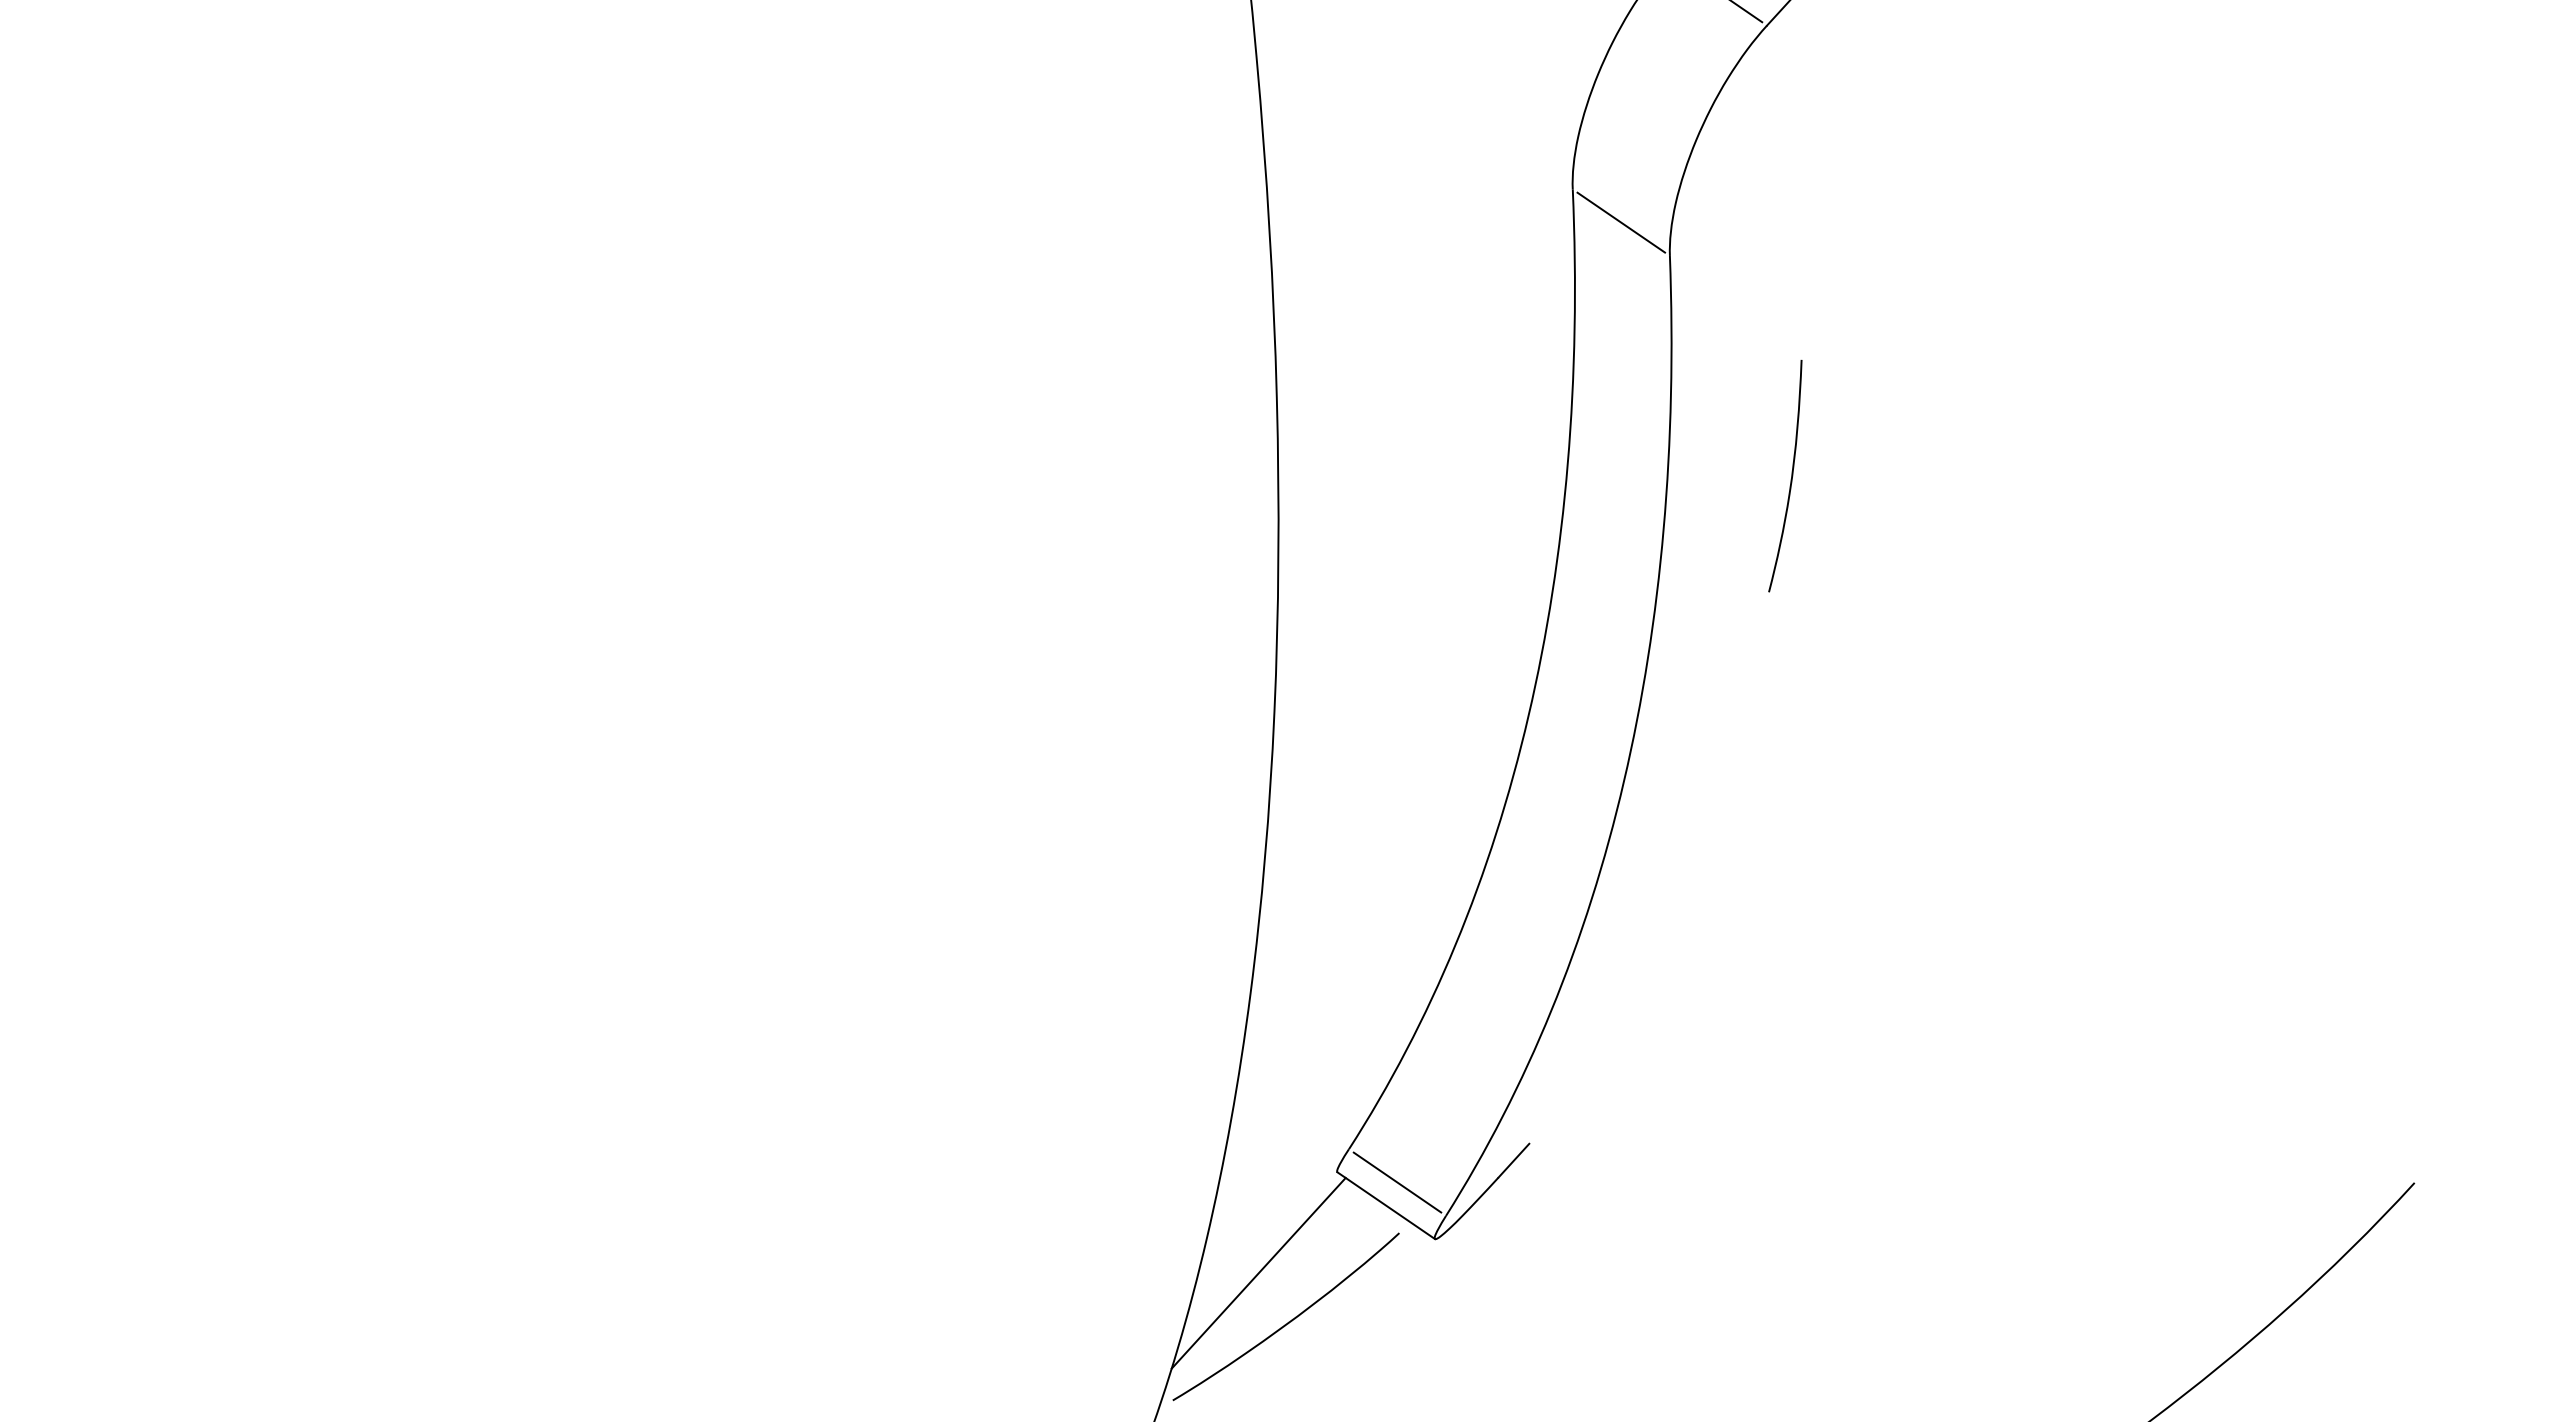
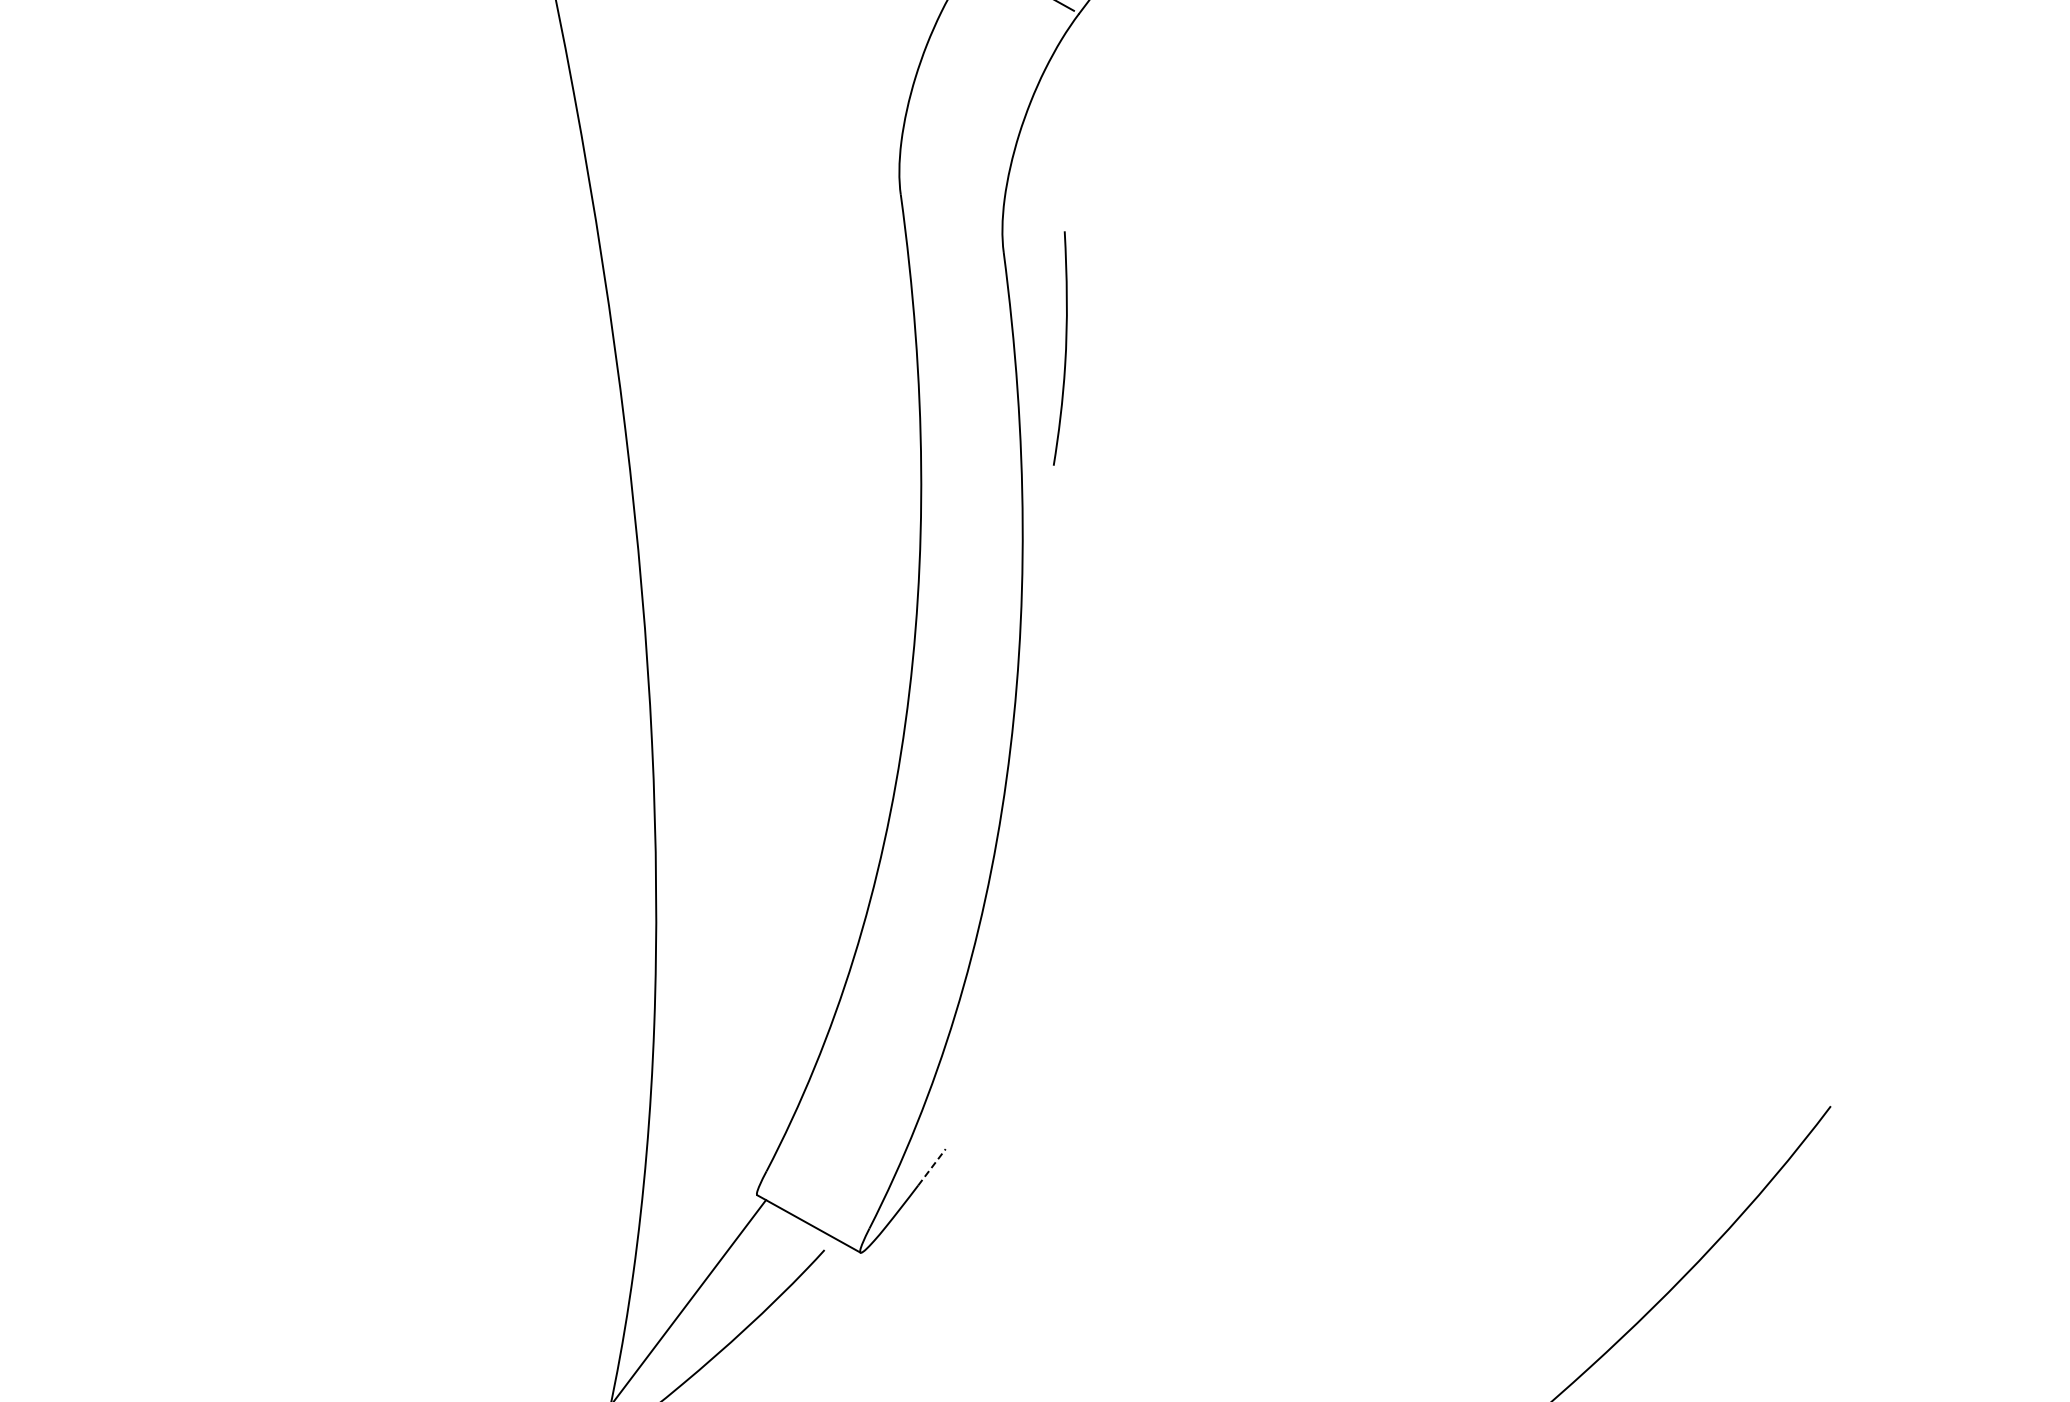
line: (1621, 222) -> (952, 223), removed
curve: (1791, 475) -> (1065, 347), moved
line: (1513, 1160) -> (931, 1167), solid -> dashed
line: (1397, 1182) -> (818, 1199), removed

